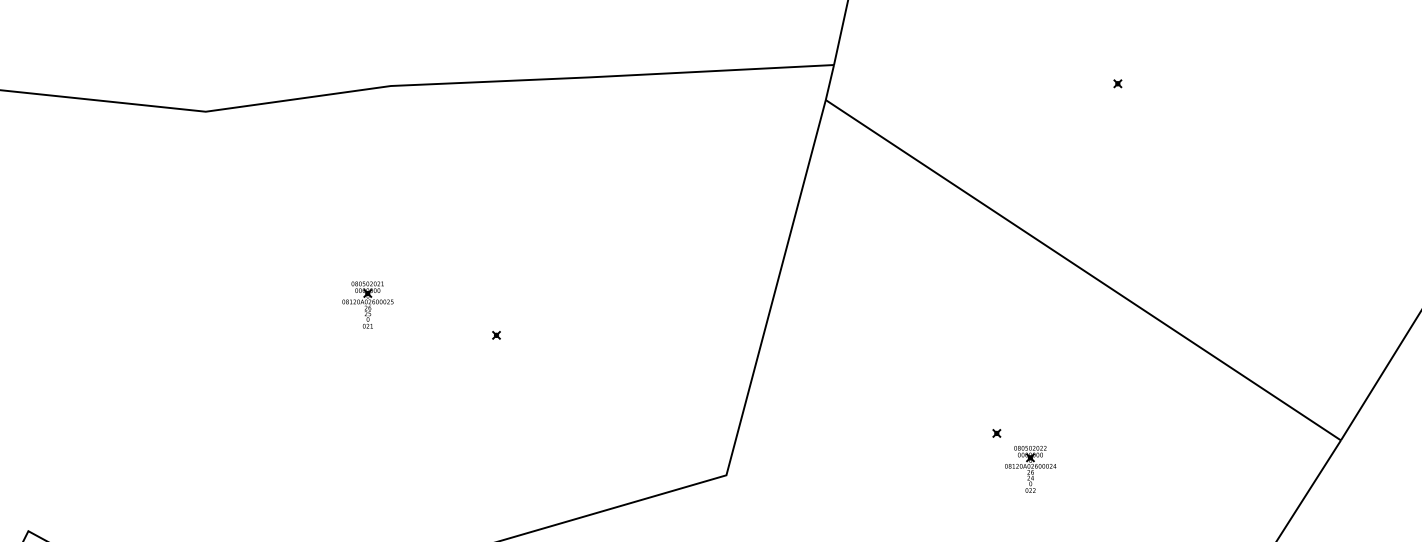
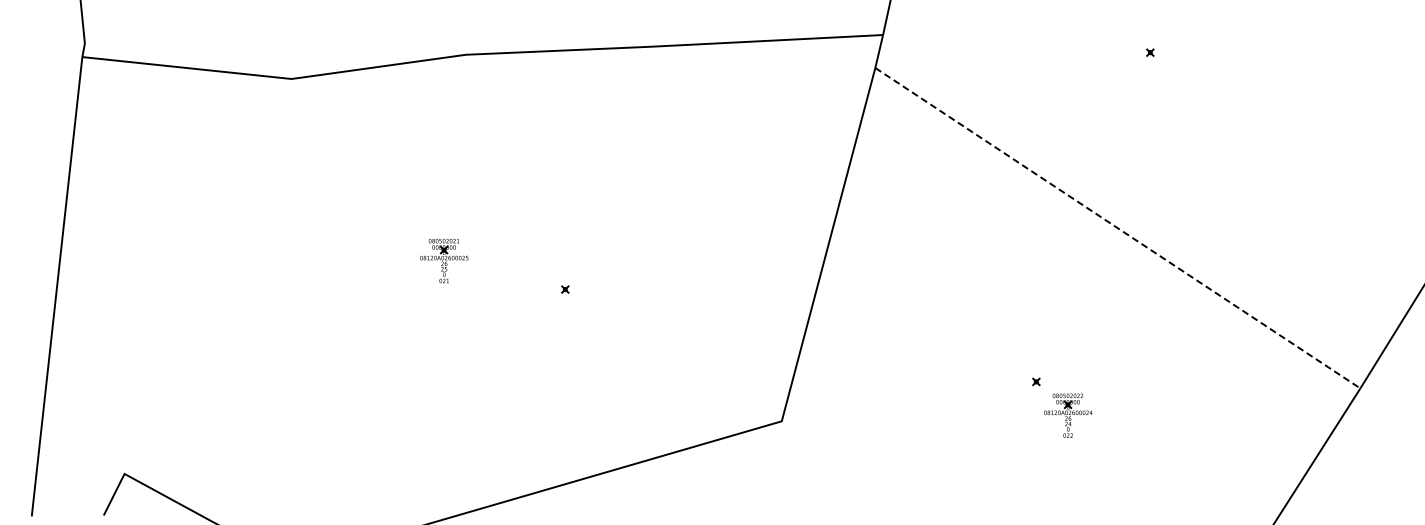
line: (1083, 270) -> (1117, 228), solid -> dashed

